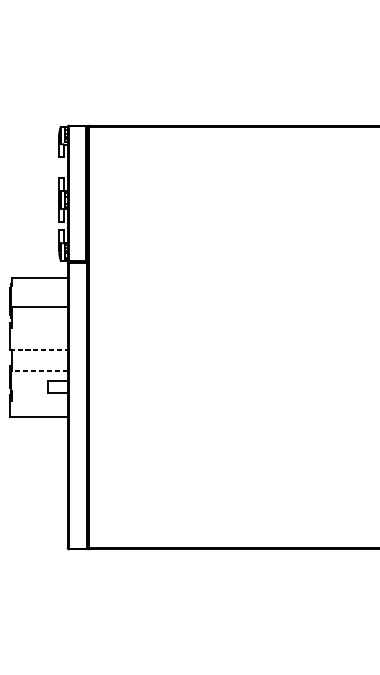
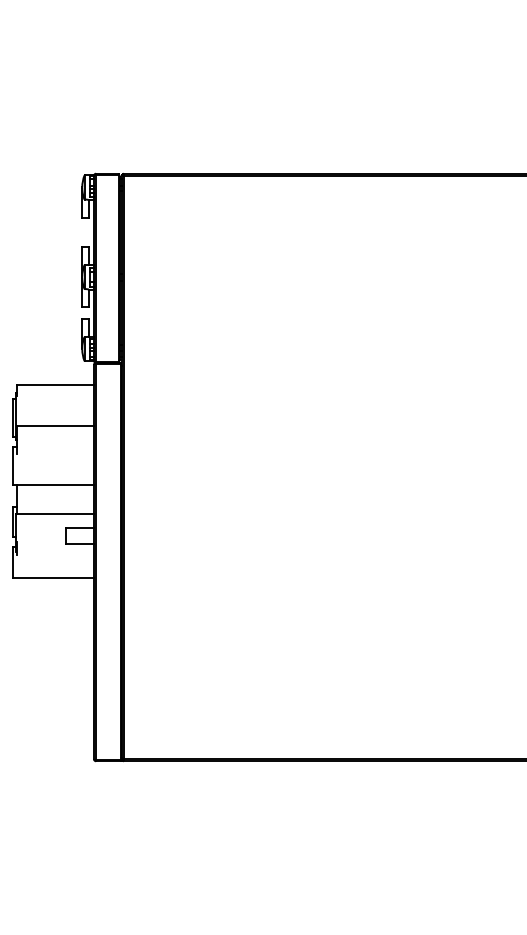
line: (39, 349) -> (54, 484), dashed -> solid
line: (39, 370) -> (54, 513), dashed -> solid

